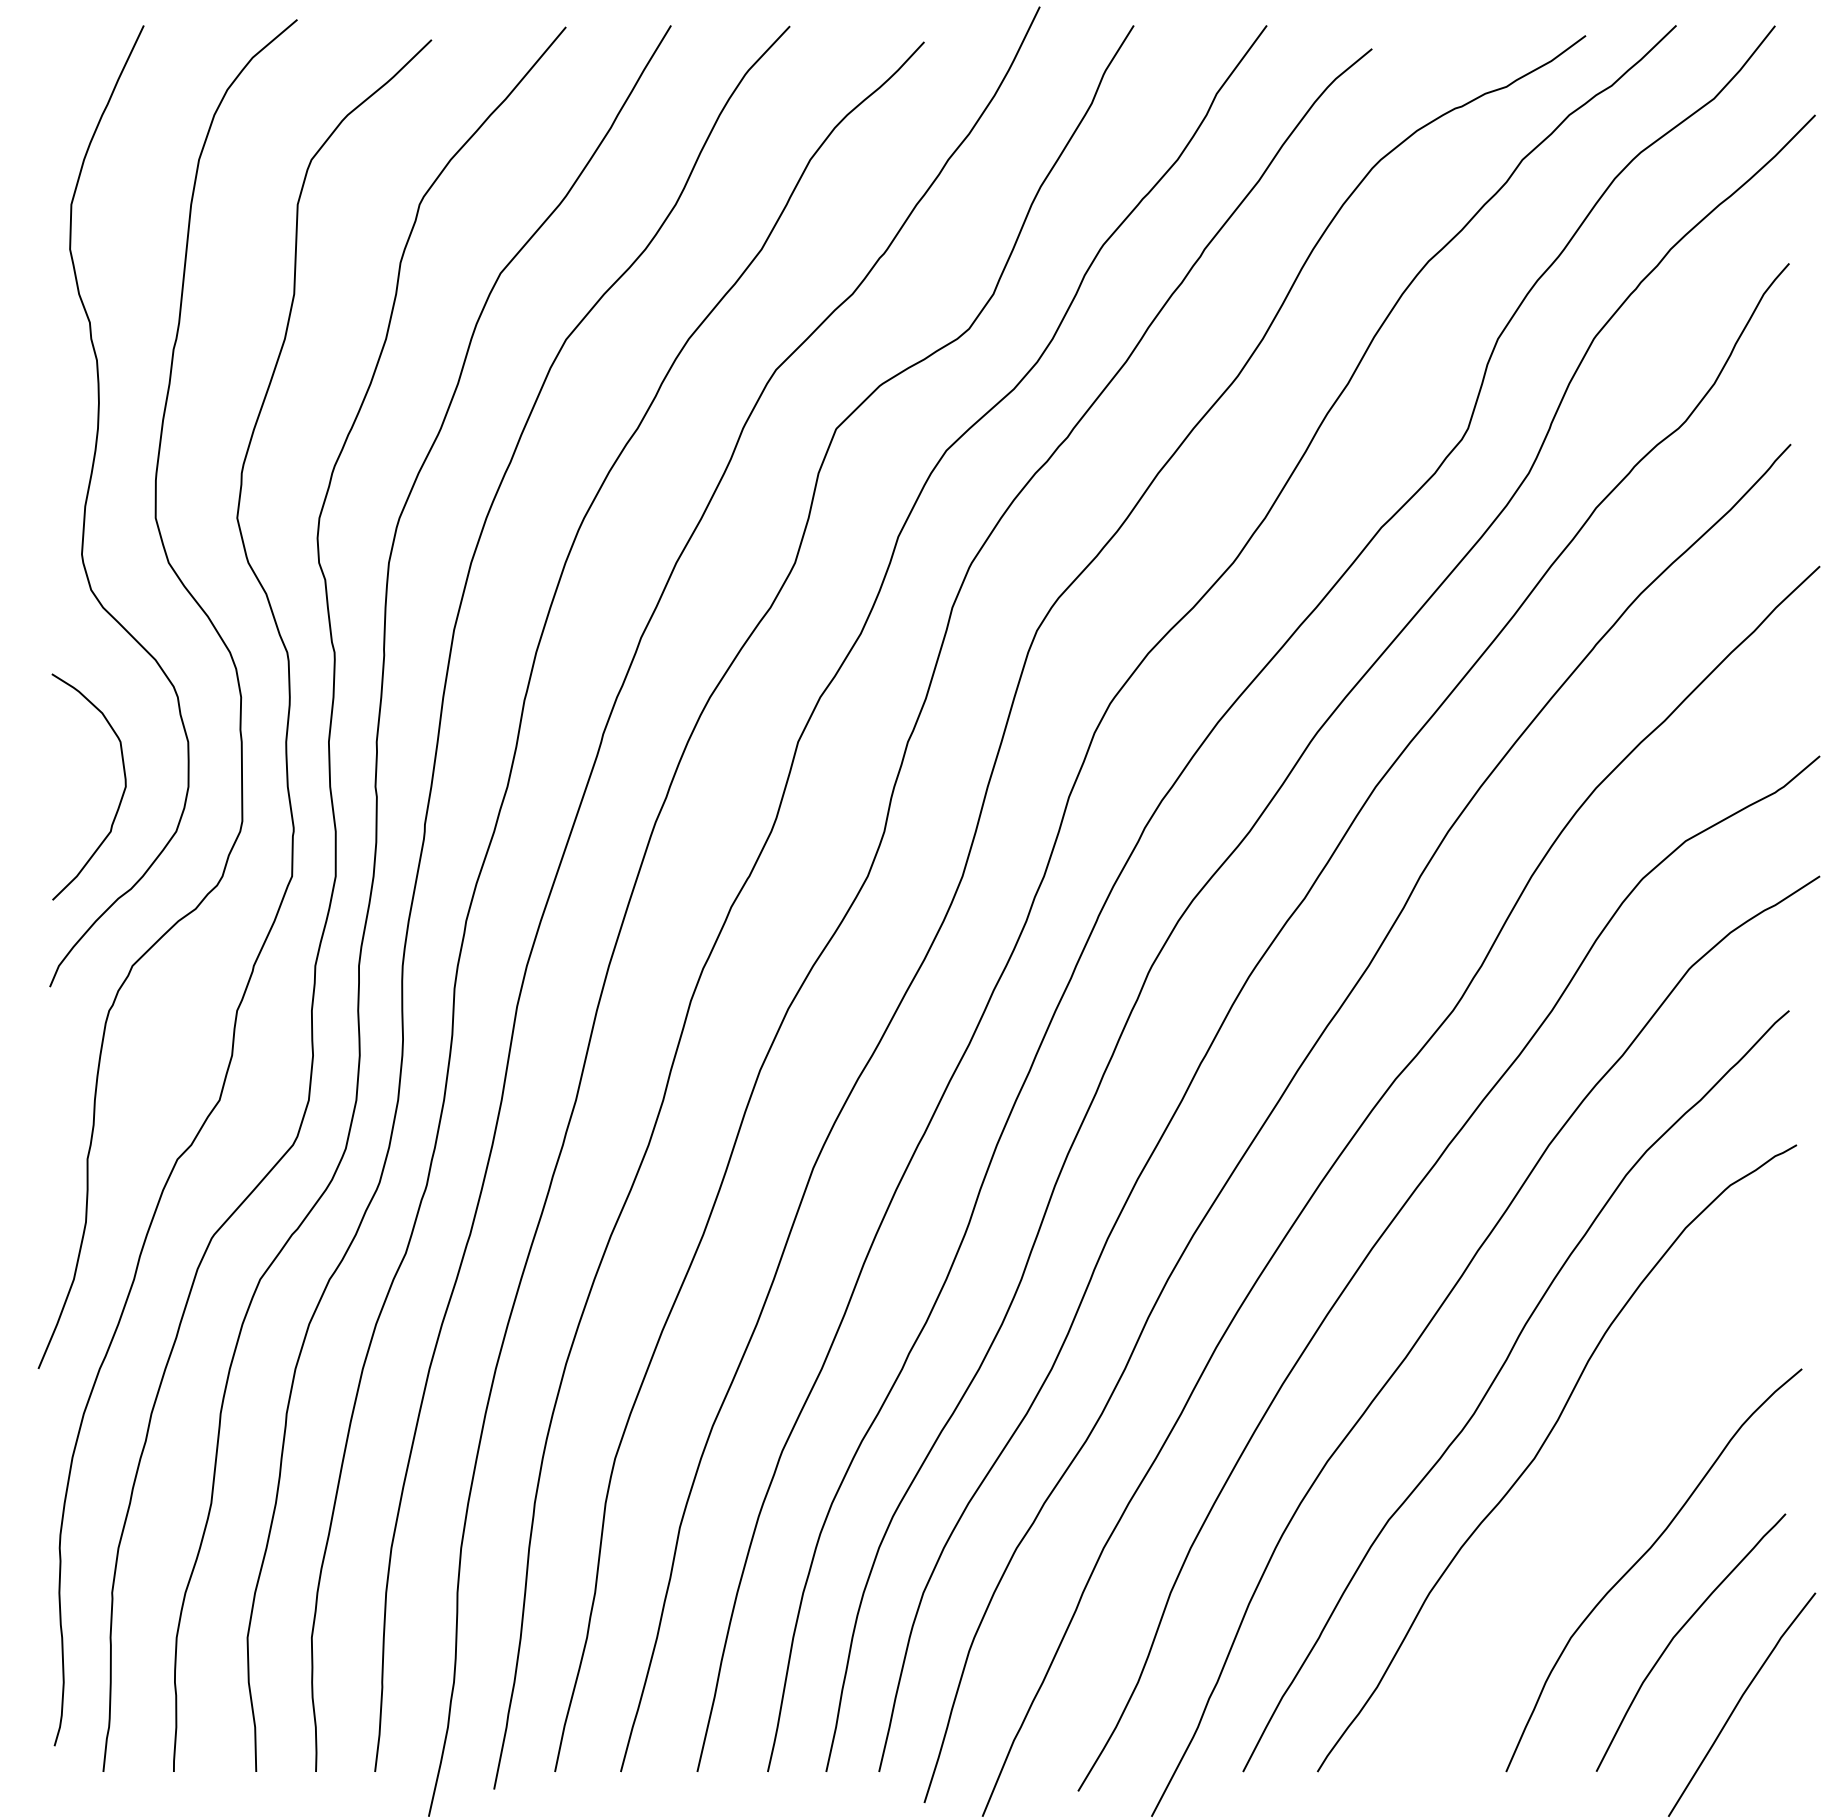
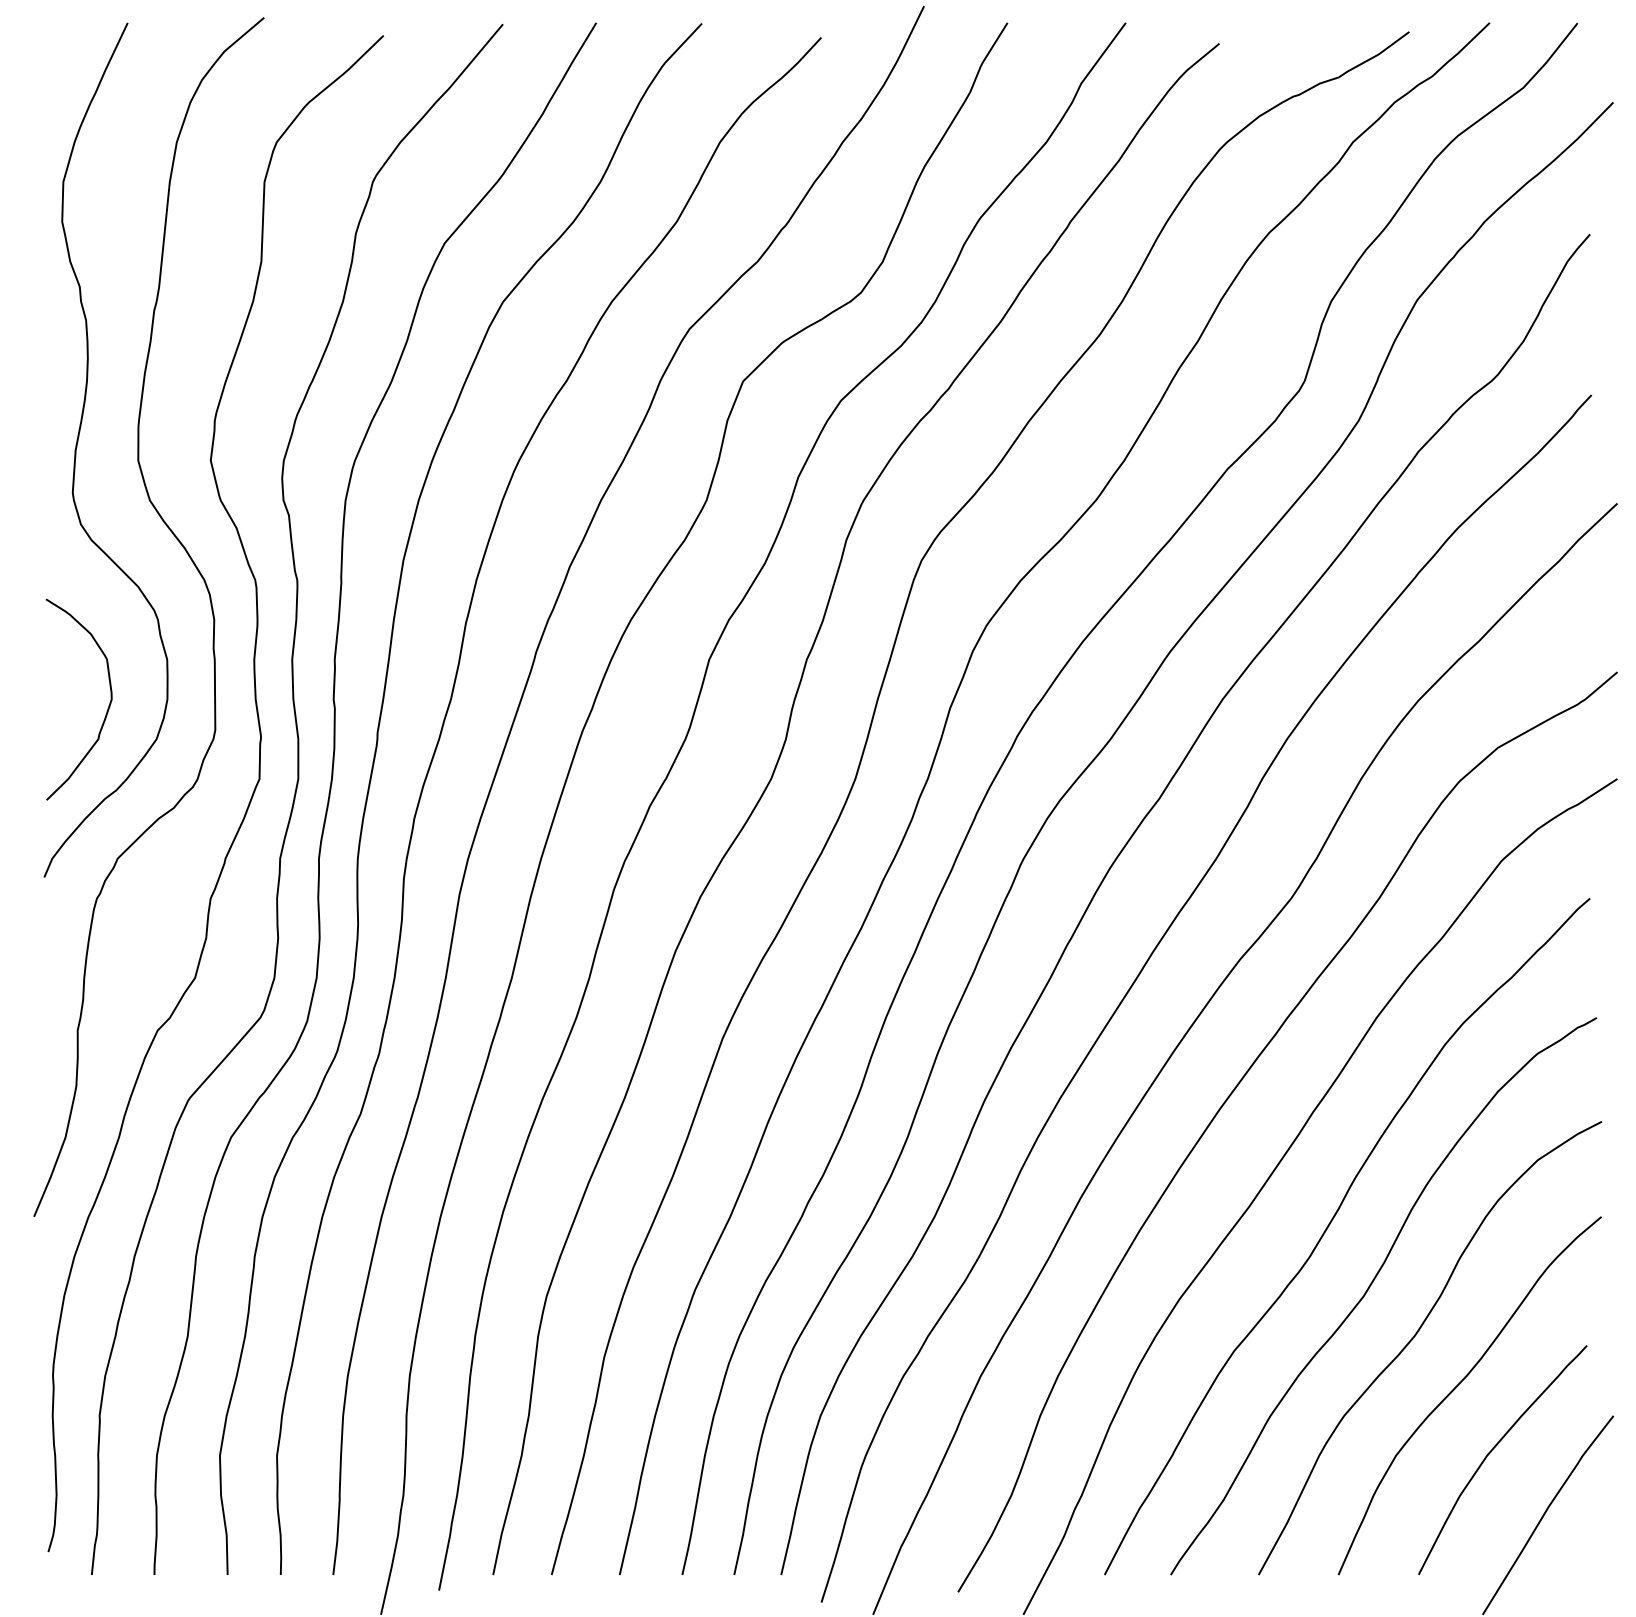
curve: (1593, 1502) -> (1416, 1335), added

